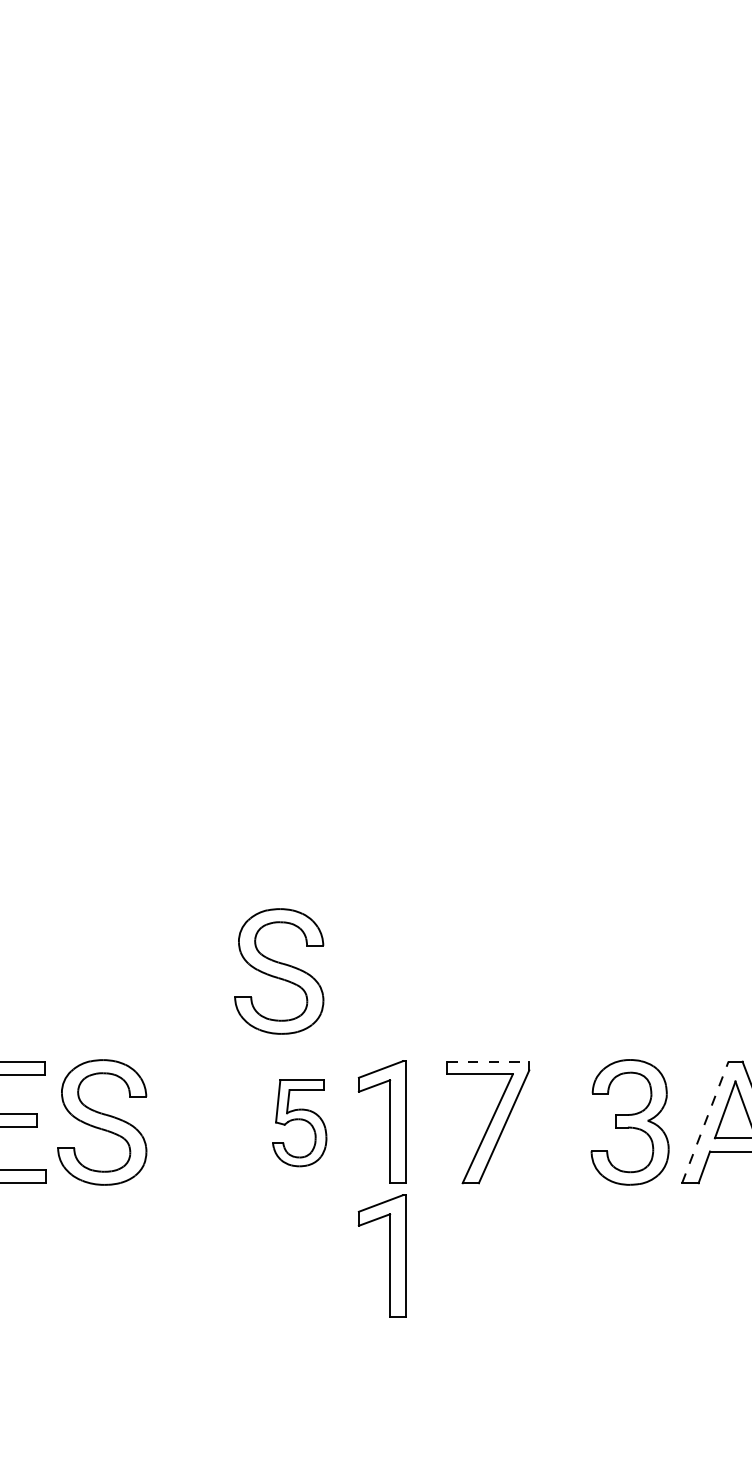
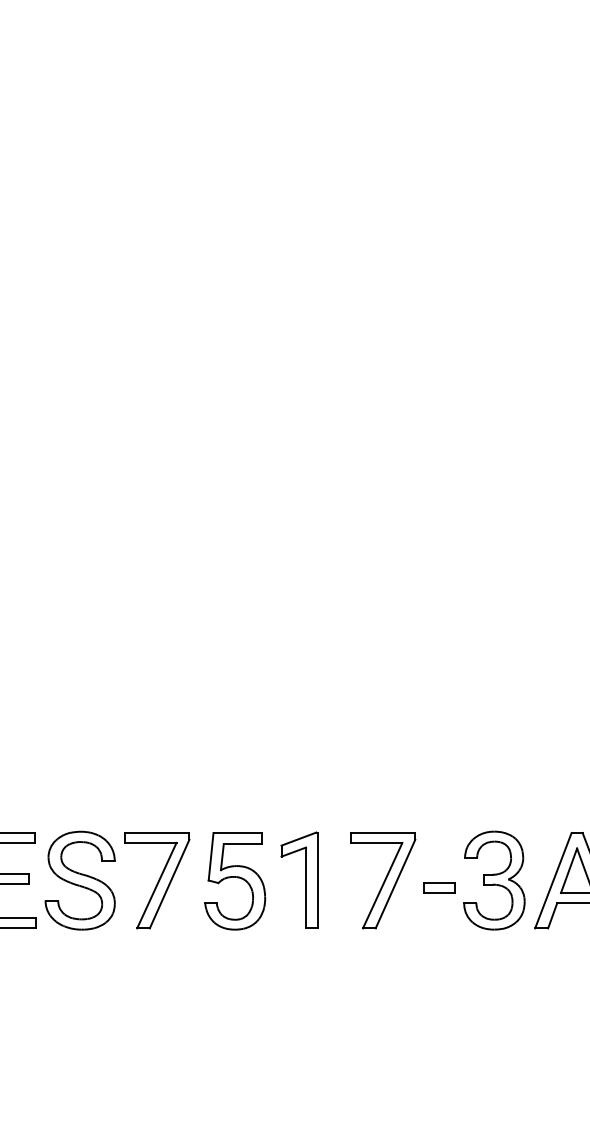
part: (279, 971) -> (219, 762), removed
line: (488, 1061) -> (383, 832), dashed -> solid
line: (705, 1121) -> (553, 879), dashed -> solid
part: (200, 1122) -> (157, 880), added
part: (299, 1122) -> (234, 880), size x1.43
part: (560, 1131) -> (439, 887), added
part: (389, 1255) -> (305, 985), removed

